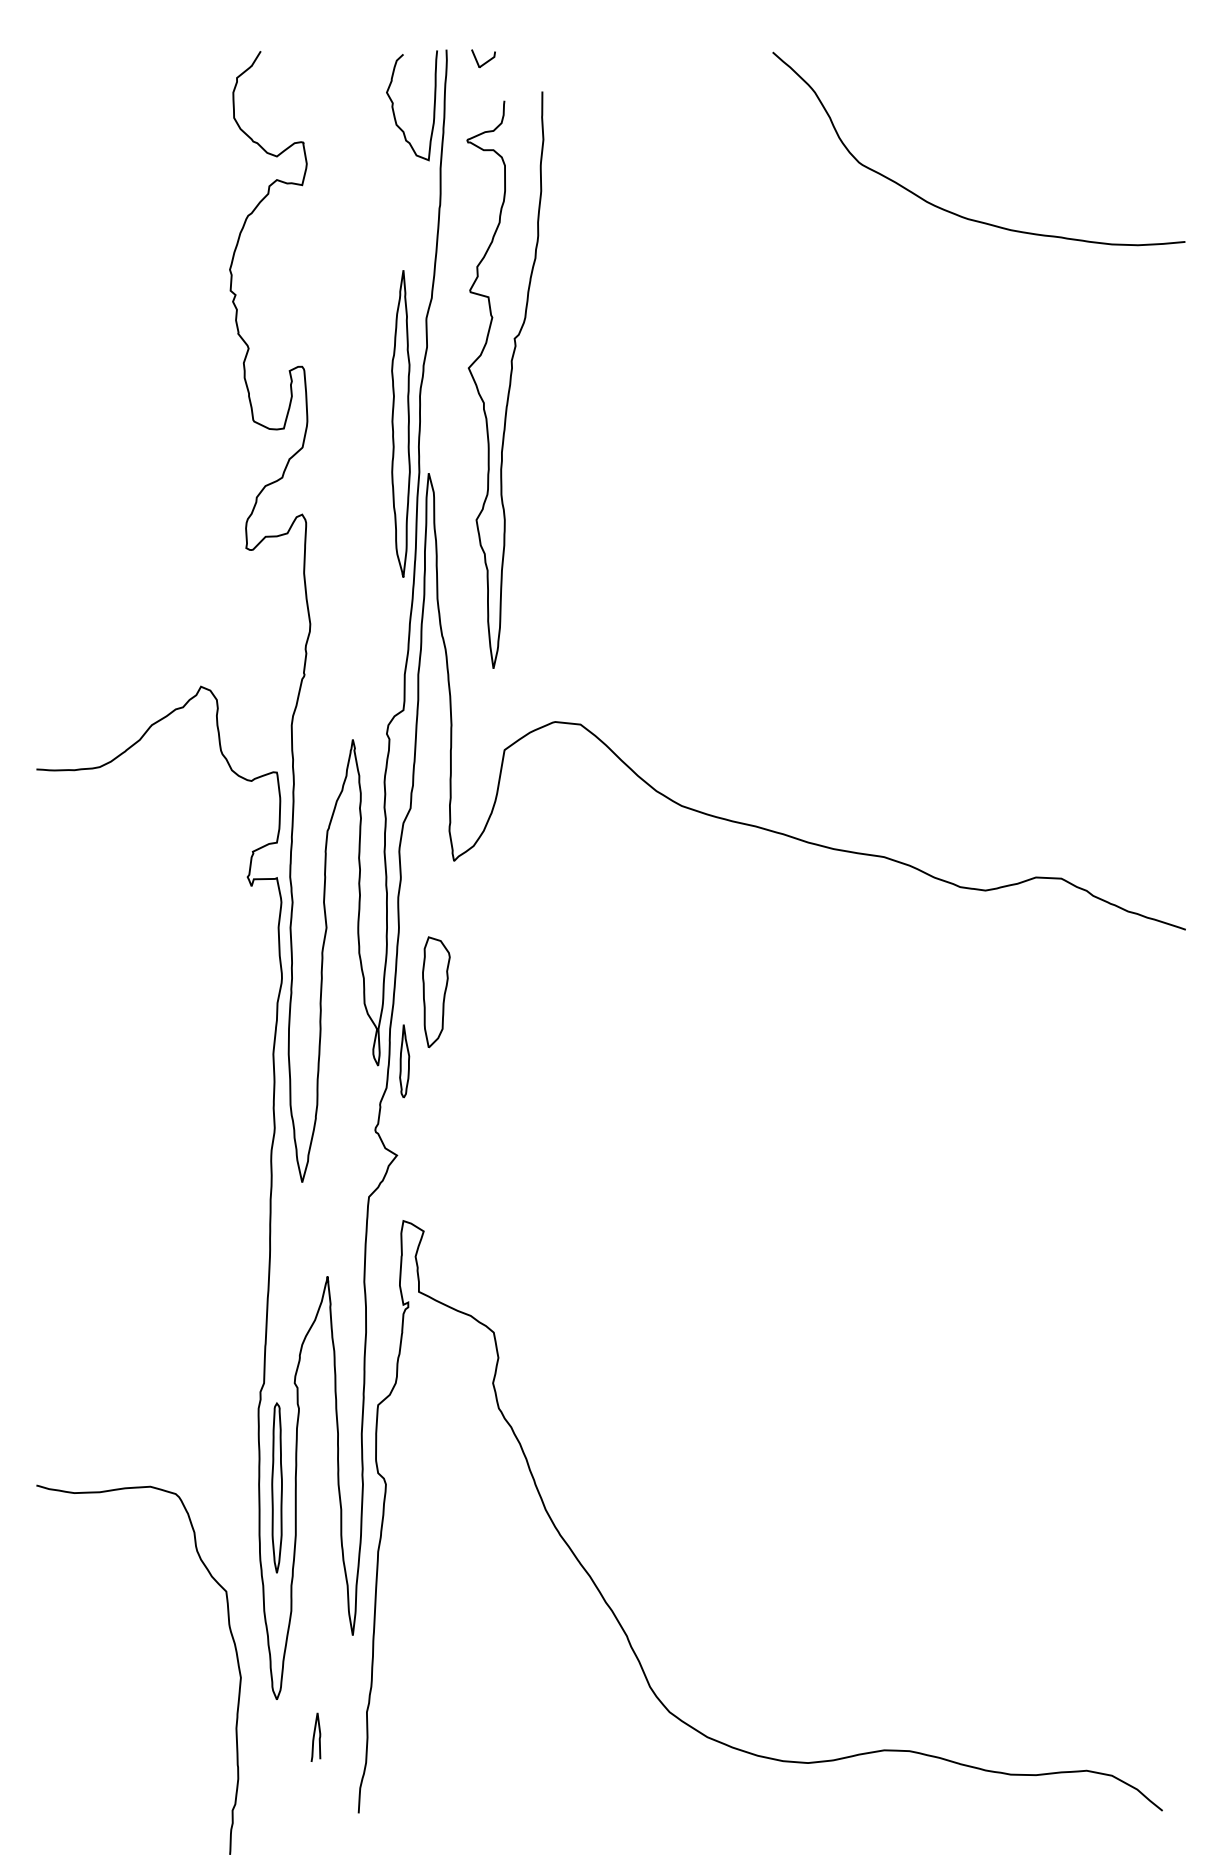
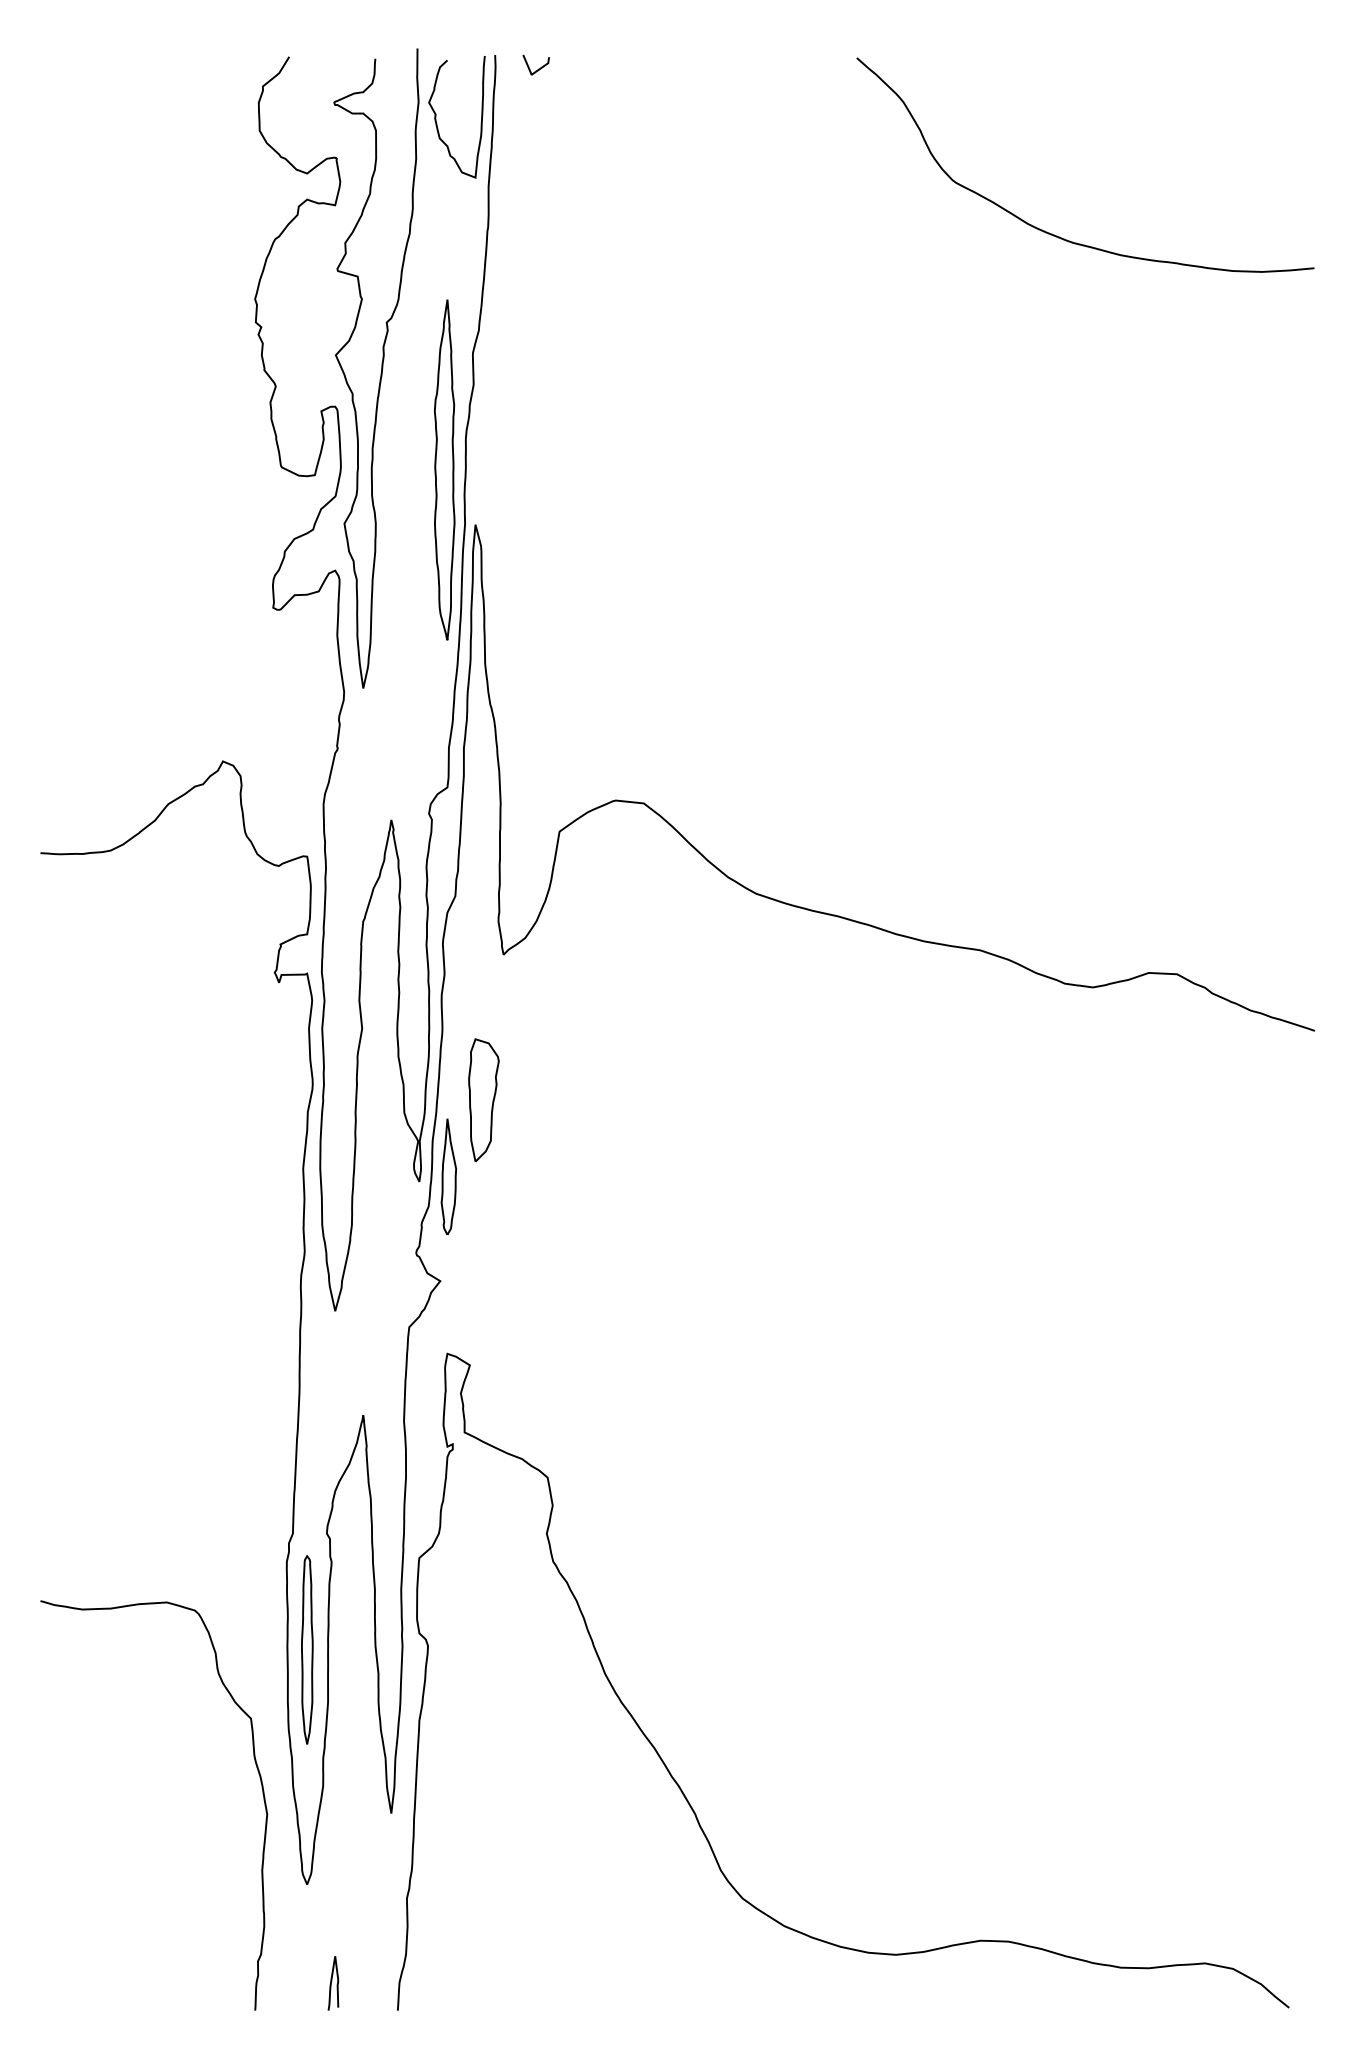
curve: (509, 380) -> (381, 368), moved
part: (404, 1061) -> (448, 1176), size x1.43
curve: (232, 1639) -> (257, 1771), moved
curve: (314, 1737) -> (331, 1983), moved

